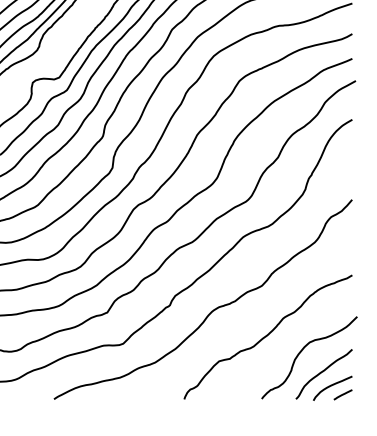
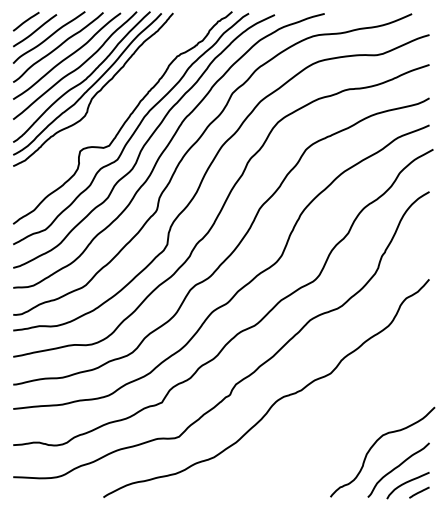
curve: (268, 336) -> (337, 428), removed

